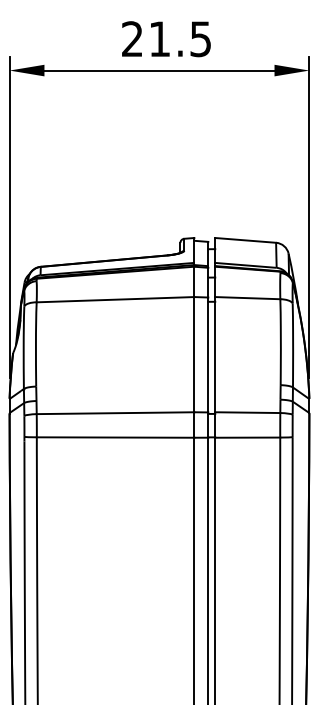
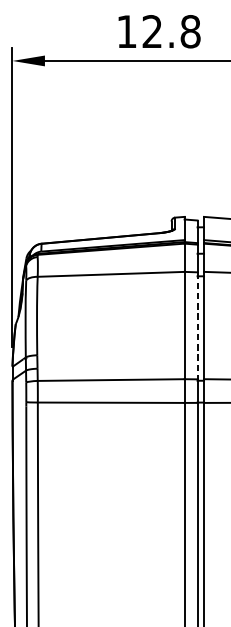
text: (166, 39) -> (158, 32), 21.5 -> 12.8
line: (208, 355) -> (197, 326), solid -> dashed

